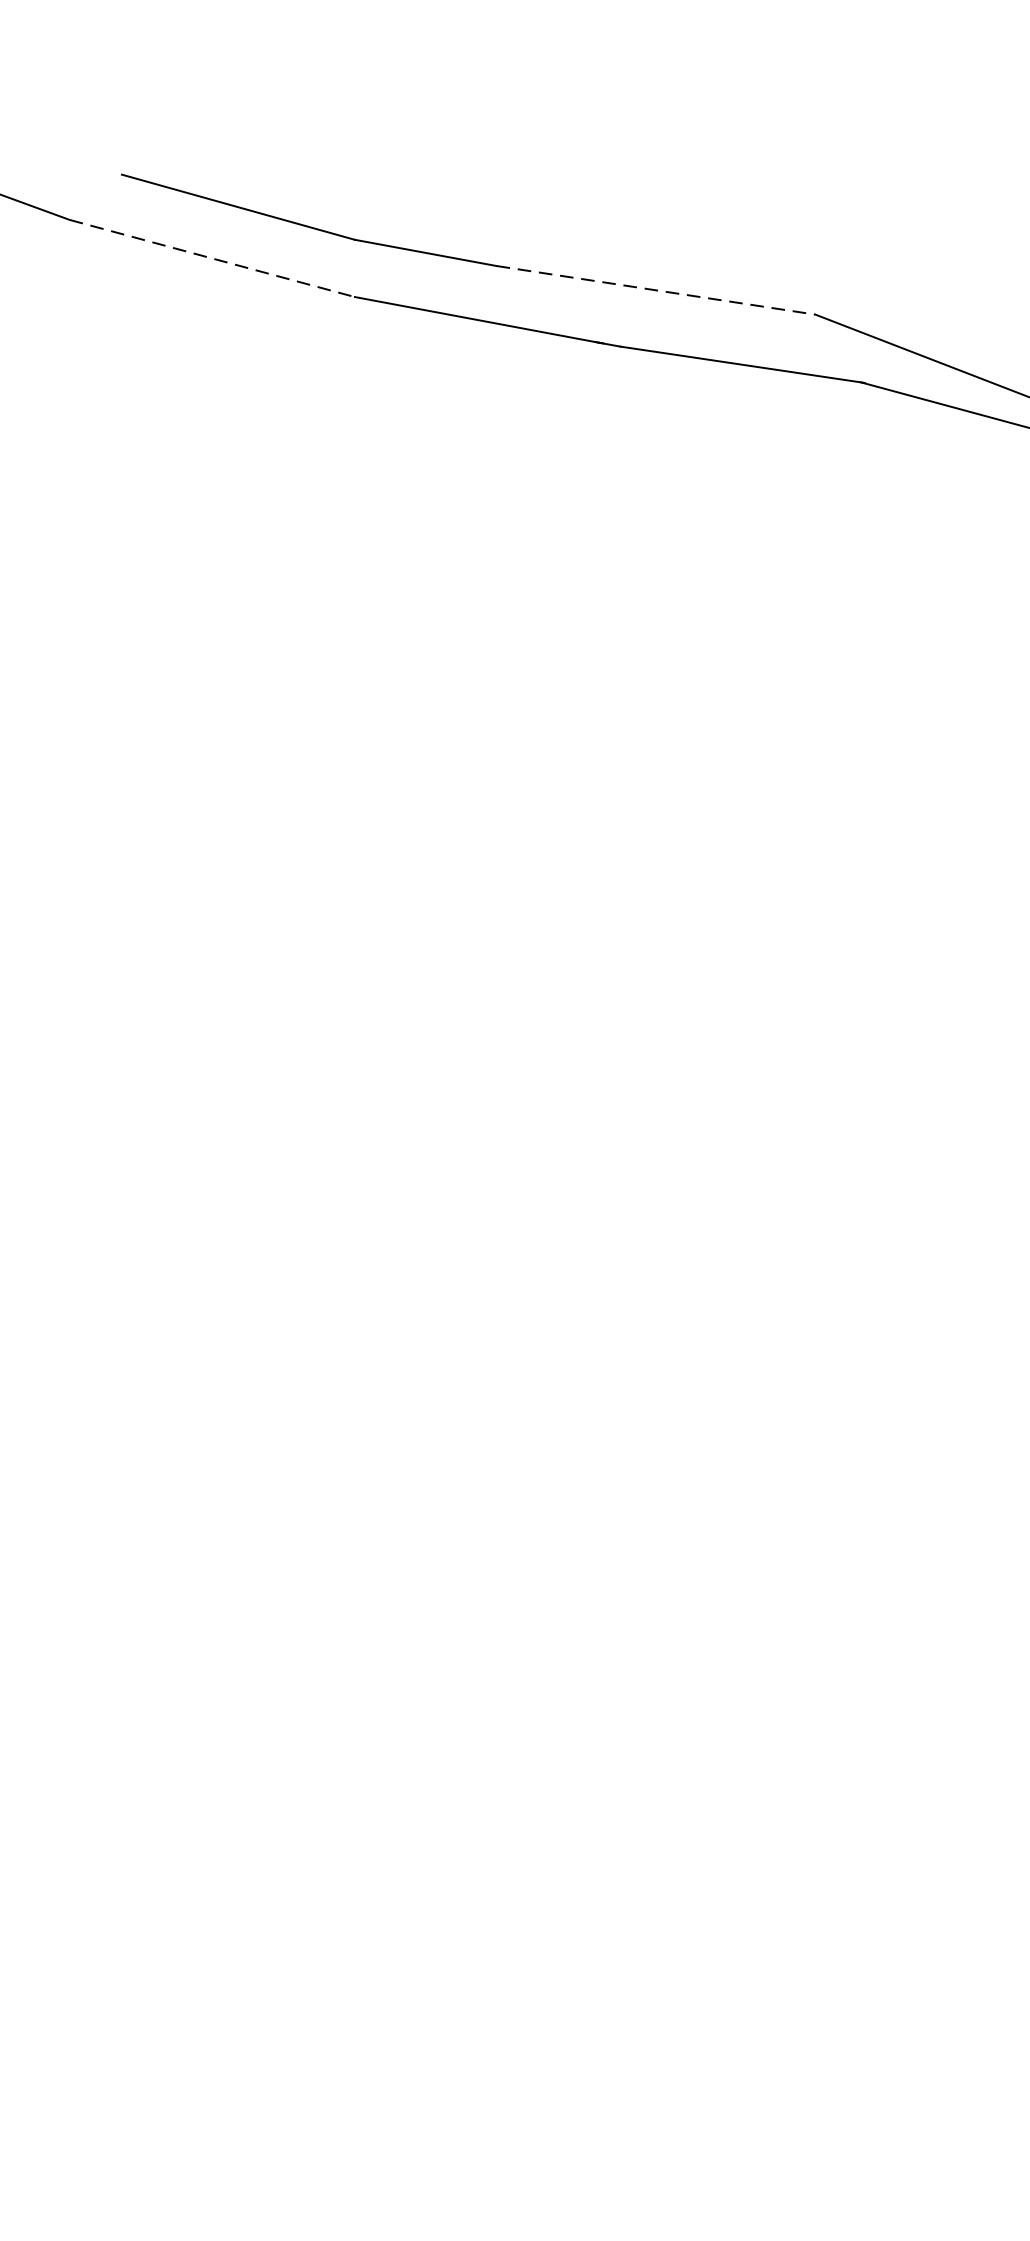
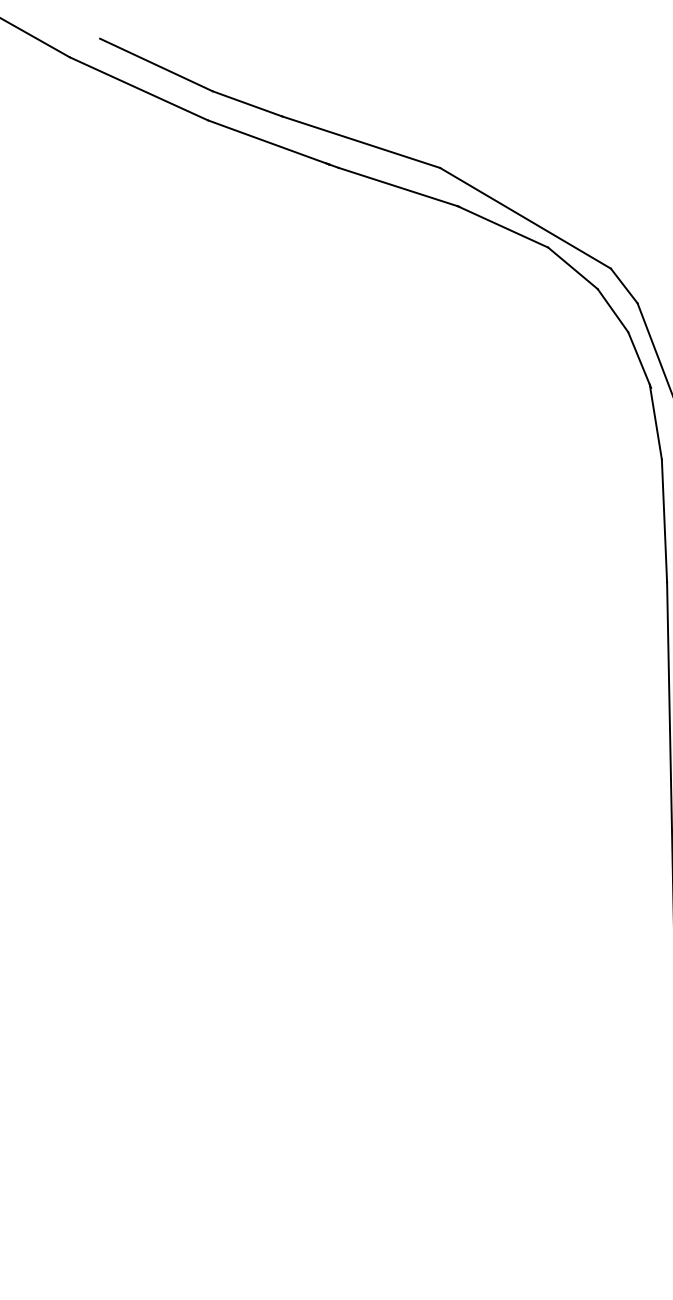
line: (211, 257) -> (138, 88), dashed -> solid
line: (656, 290) -> (361, 142), dashed -> solid

